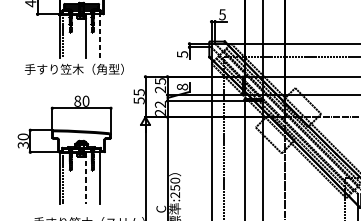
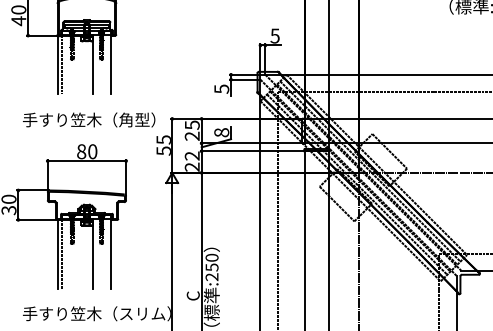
line: (100, 36) -> (111, 64), dashed -> solid
text: (74, 68) -> (89, 119), moved
line: (86, 178) -> (93, 254), dashed -> solid

